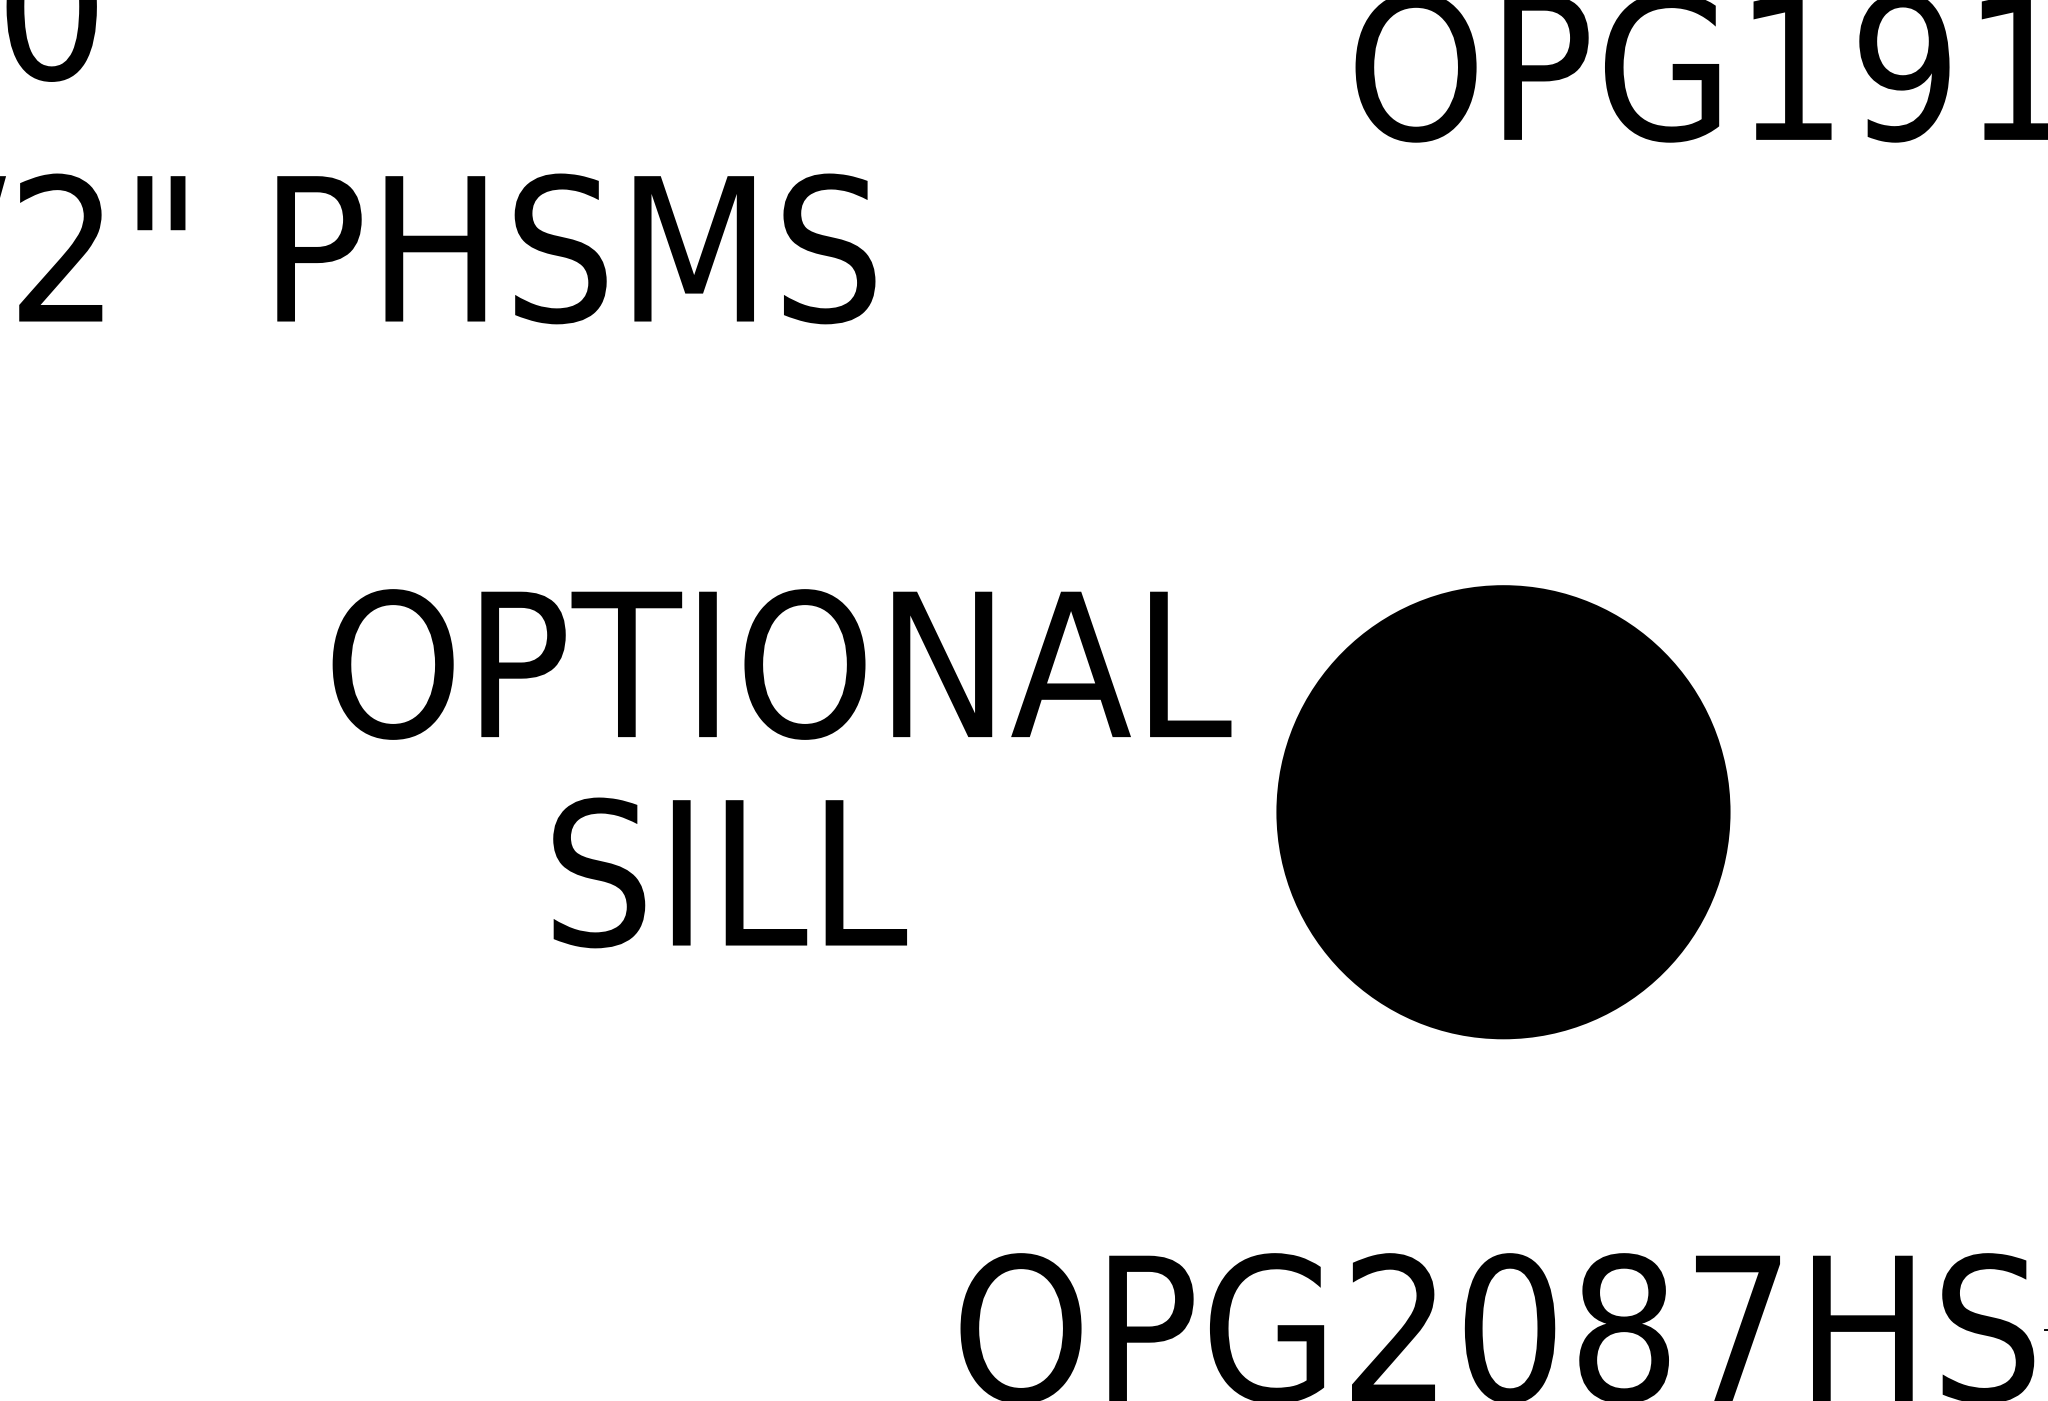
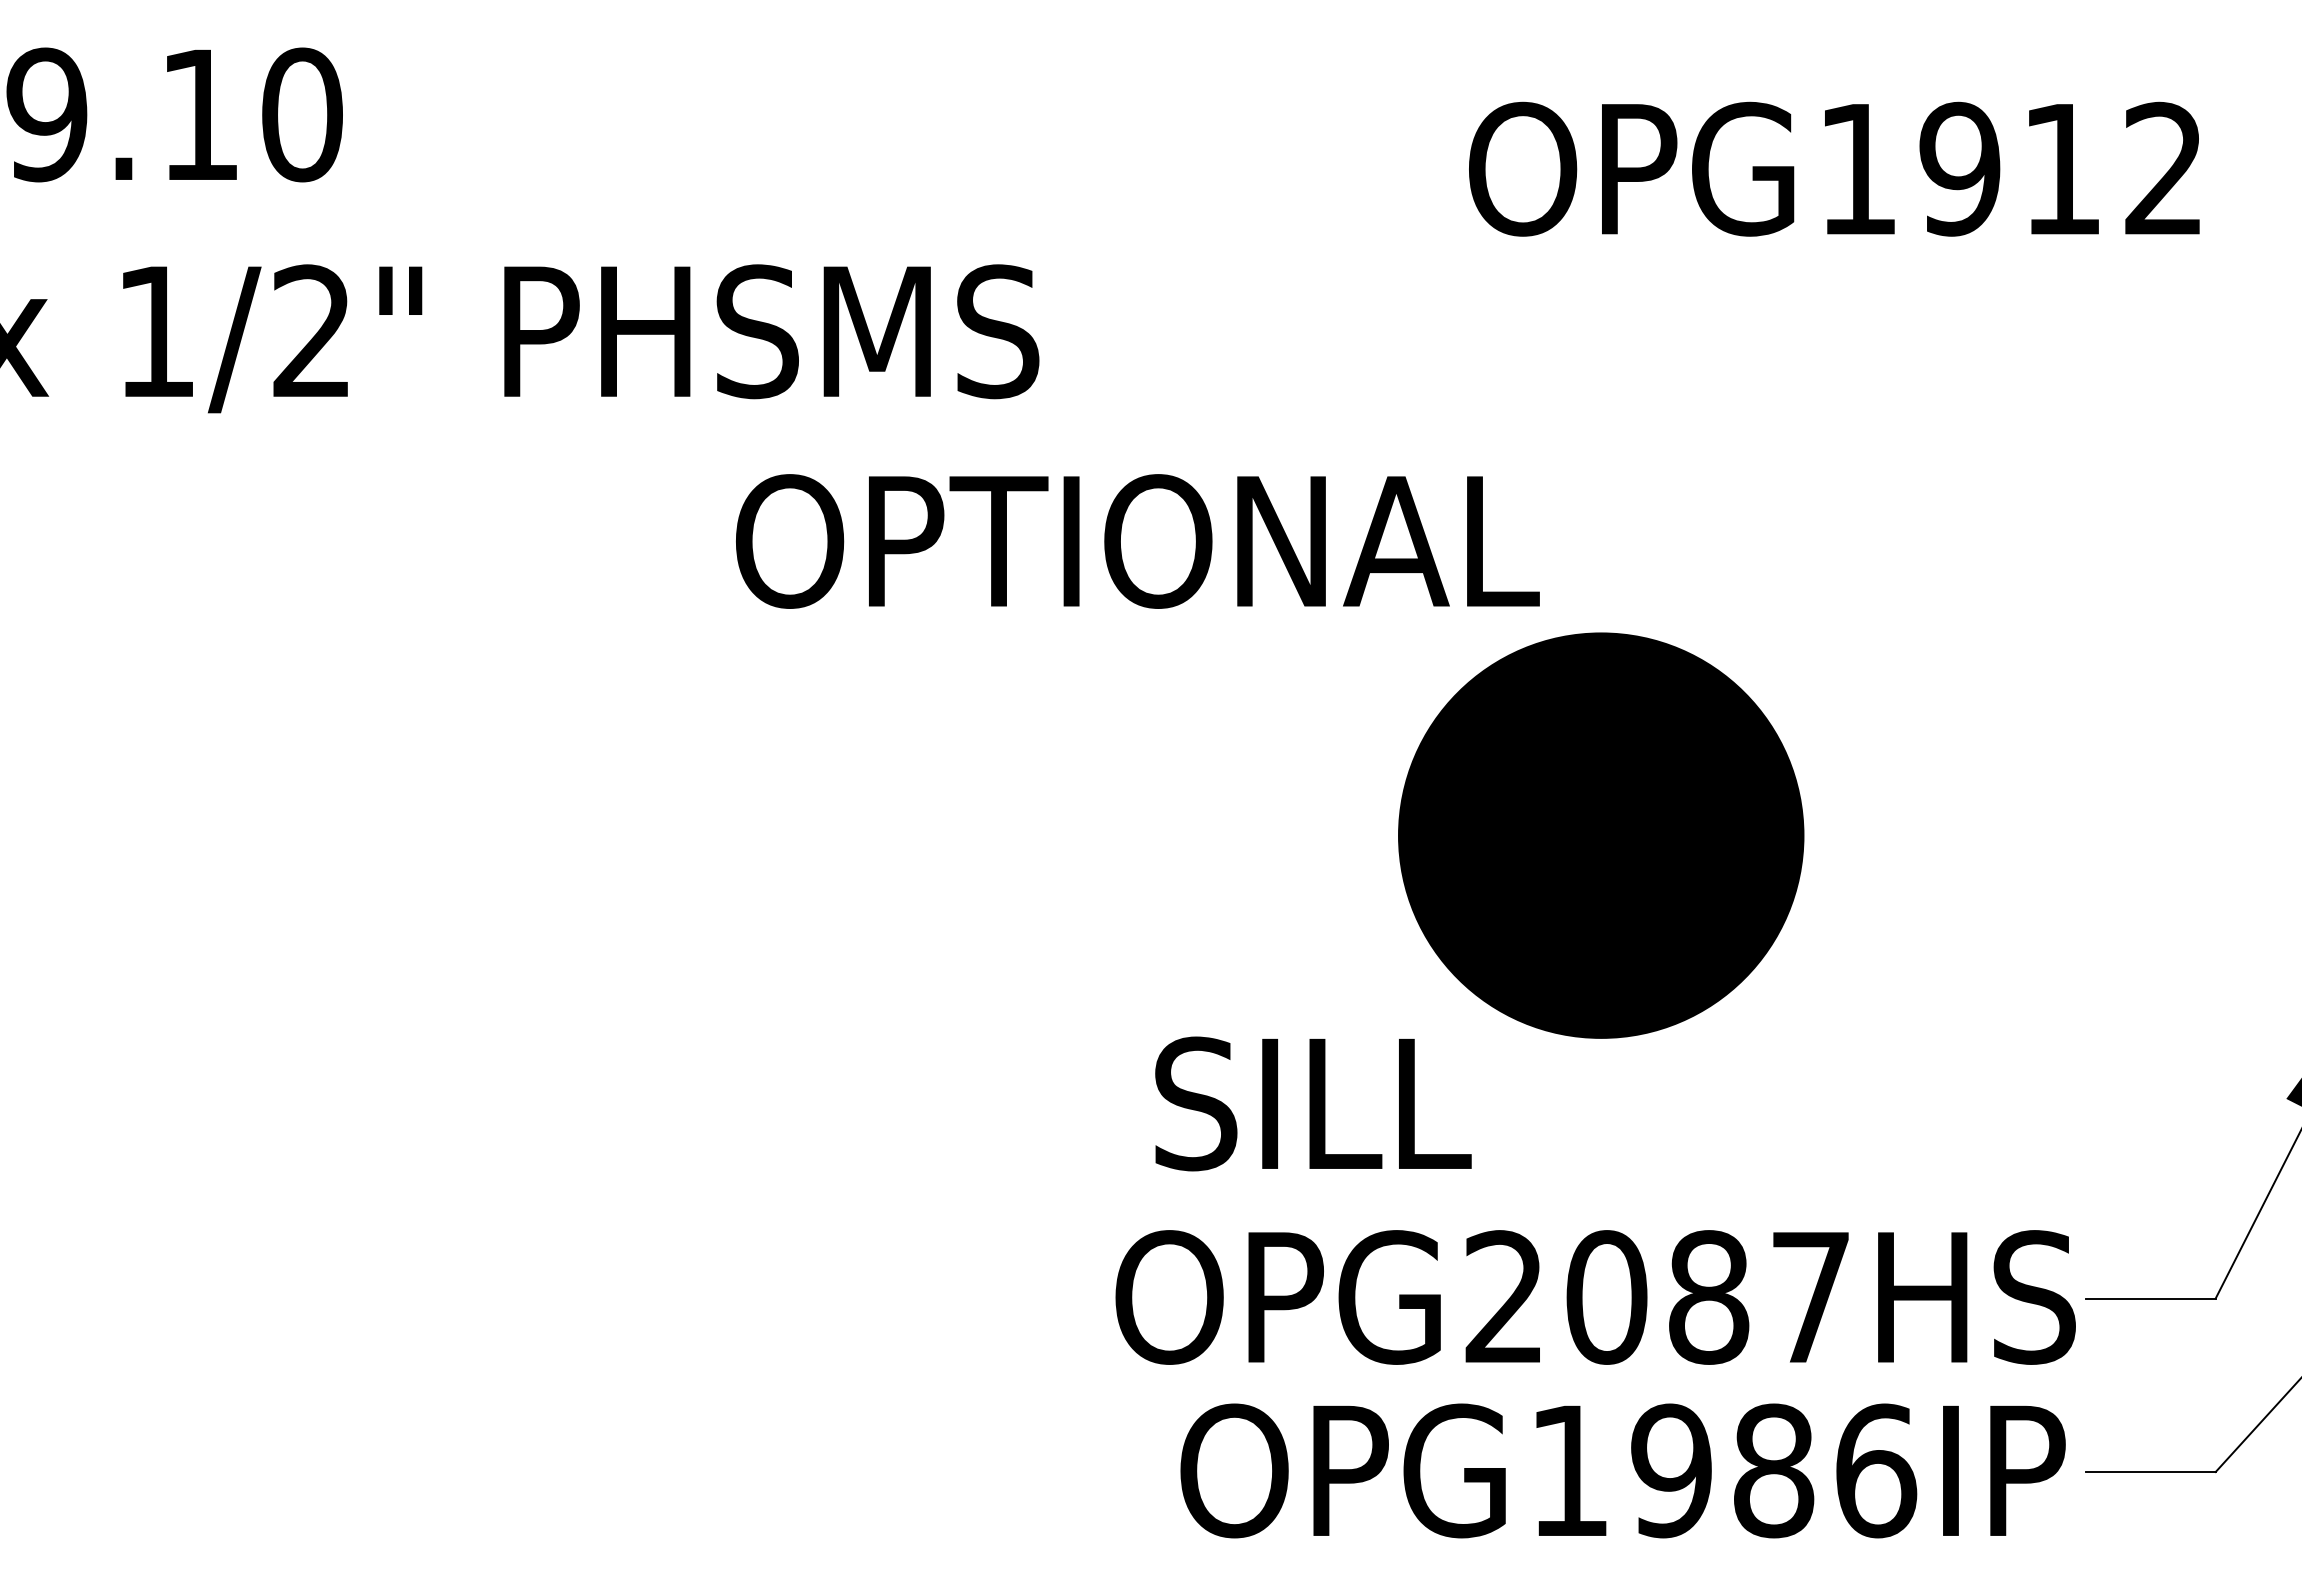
text: (781, 664) -> (1137, 541), moved
text: (730, 872) -> (1313, 1103), moved

